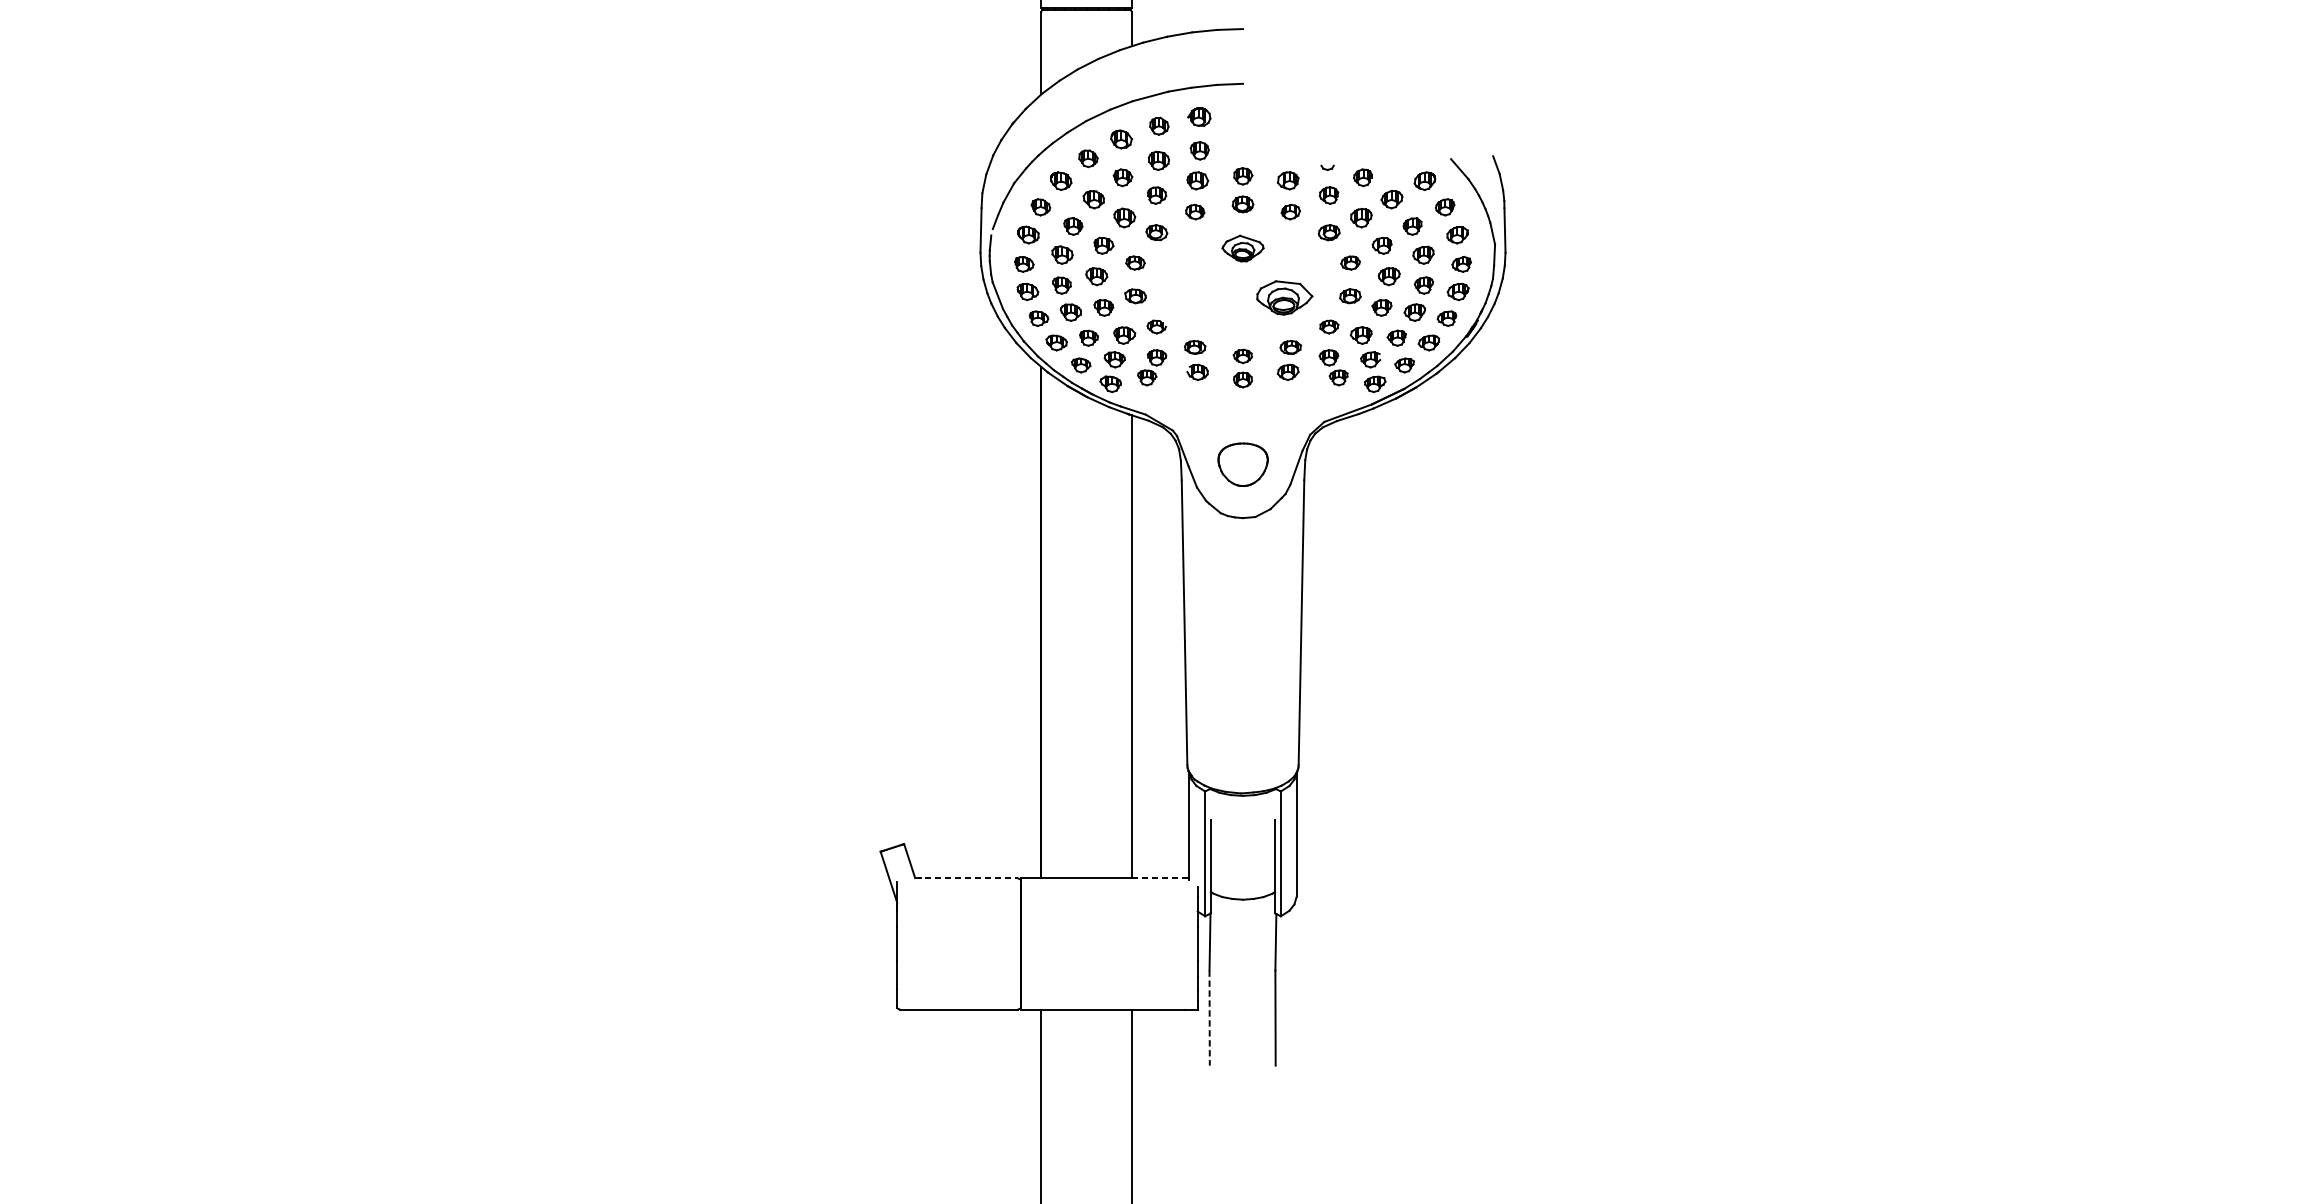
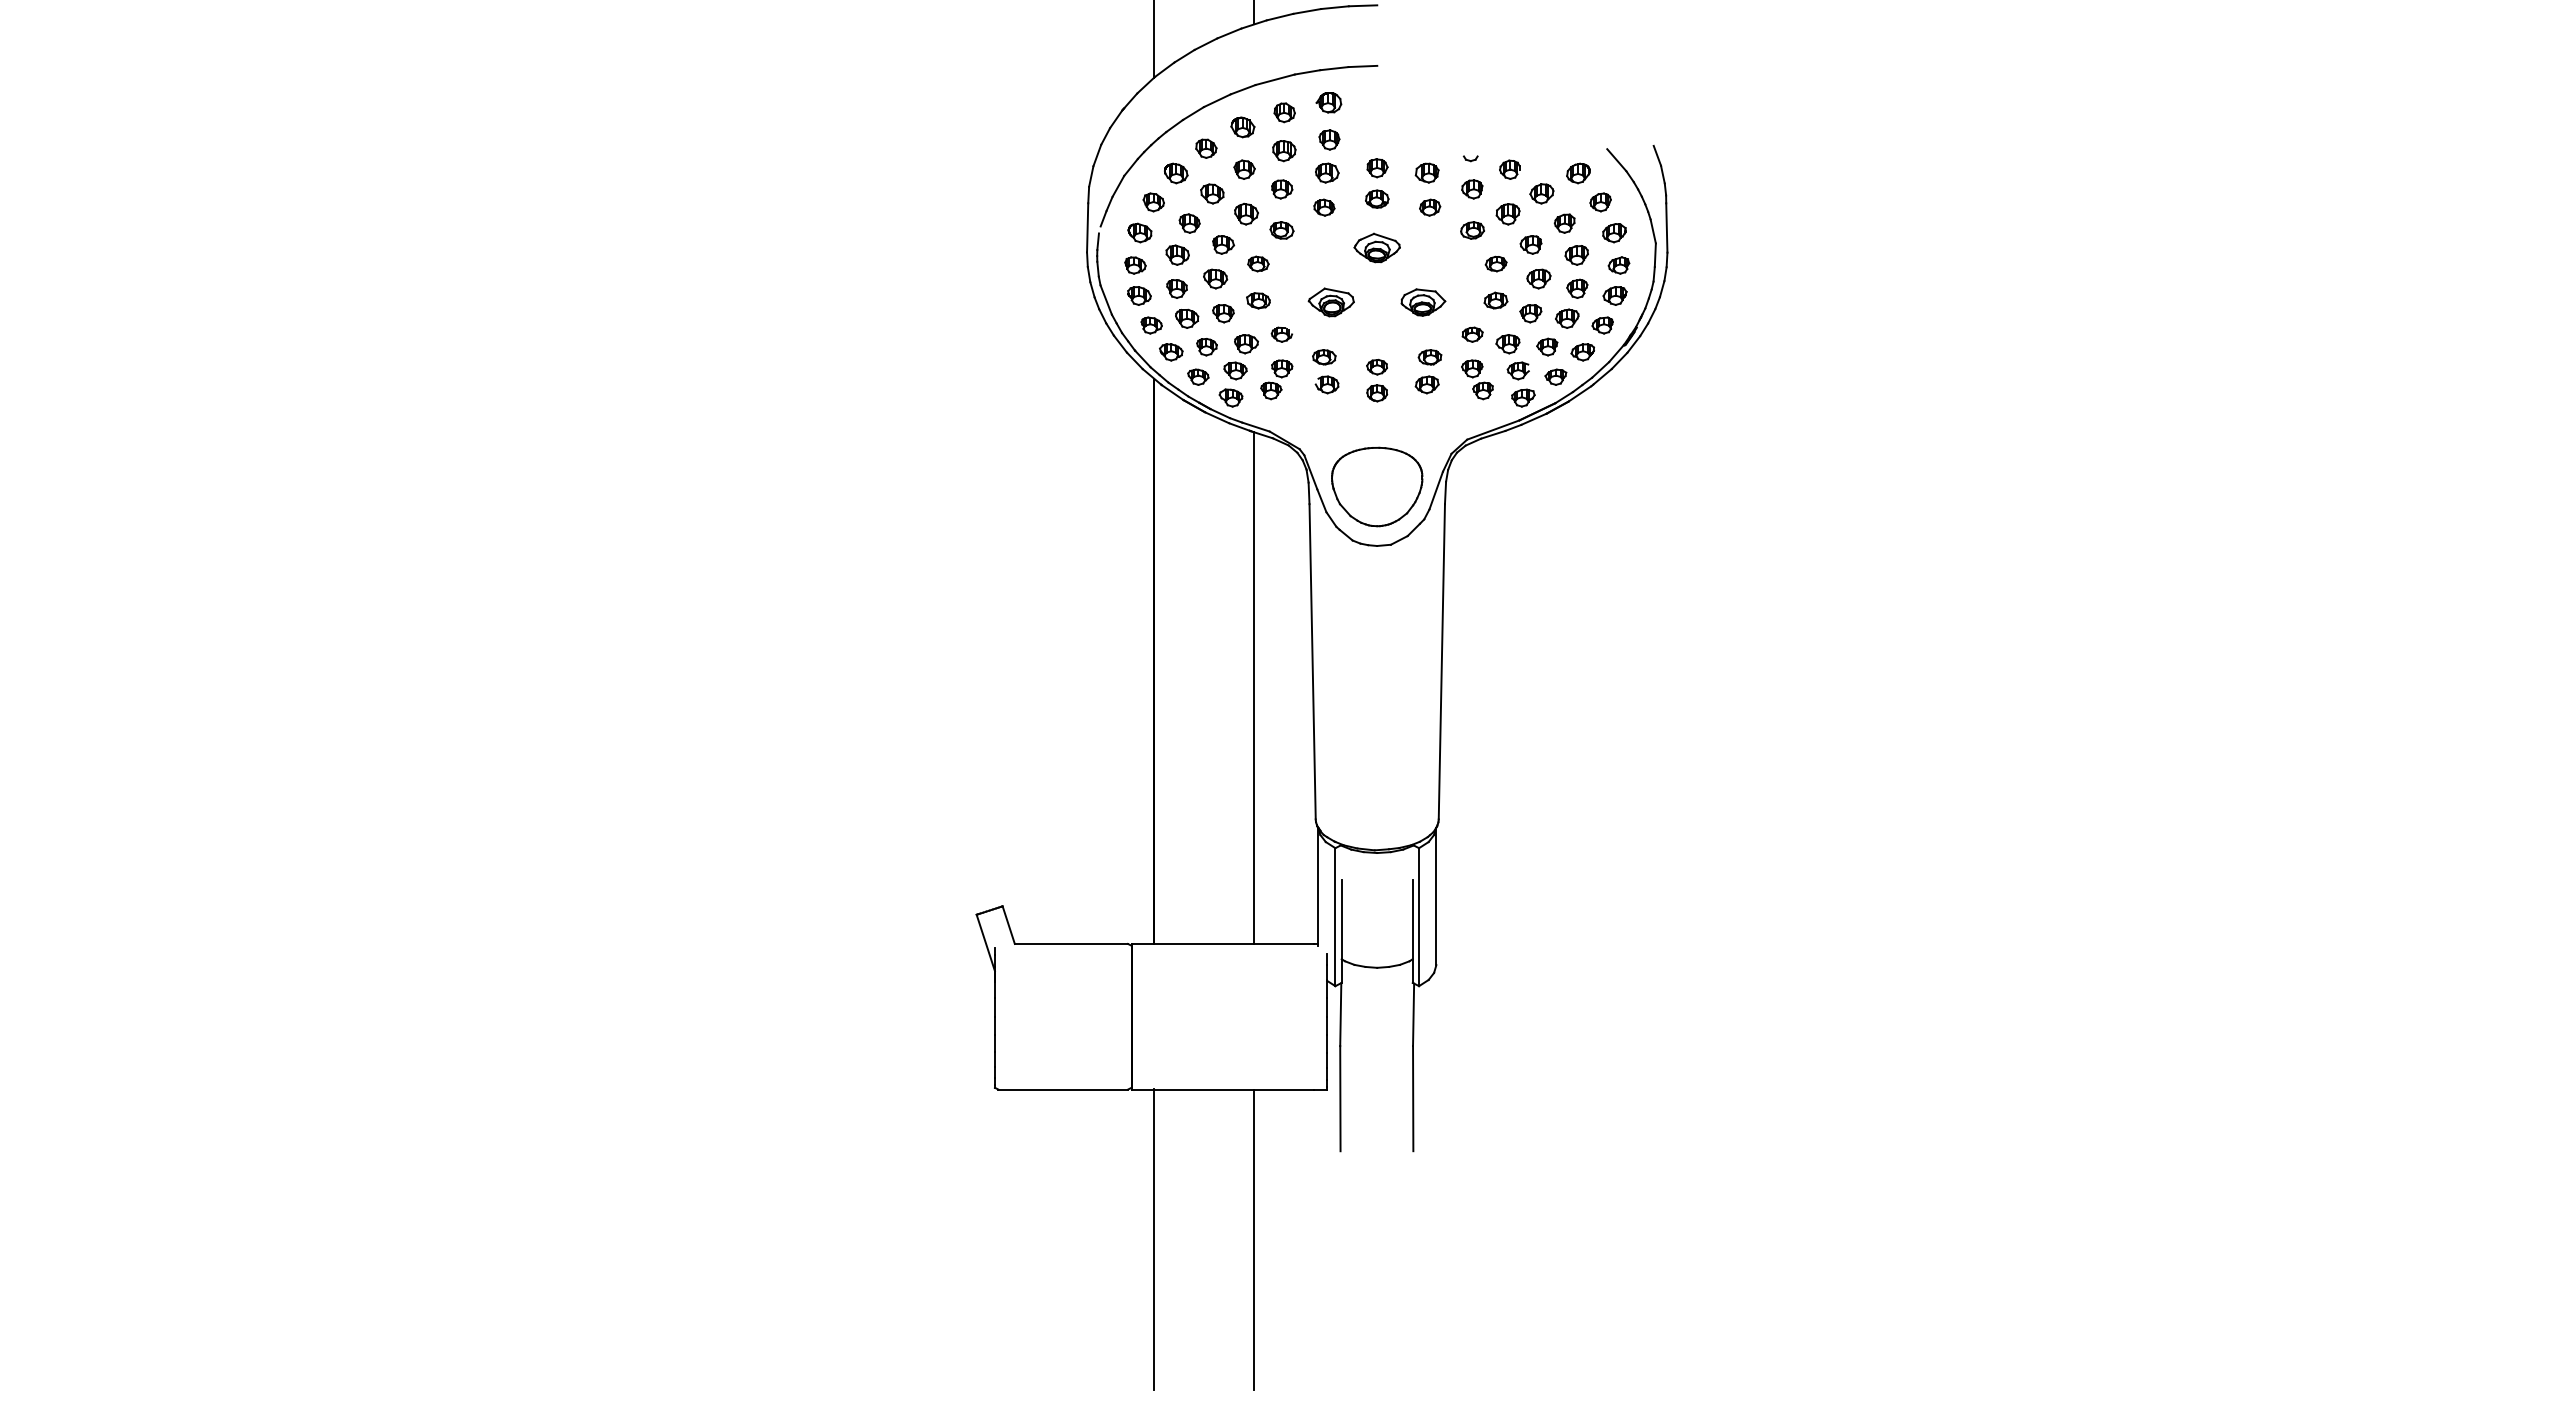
part: (1200, 297) -> (1330, 302), added
part: (1284, 297) -> (1423, 302), size x0.71
part: (1243, 464) -> (1377, 486), size x1.67
line: (966, 877) -> (1071, 943), dashed -> solid
line: (1158, 877) -> (1283, 943), dashed -> solid
line: (1209, 1017) -> (1340, 1098), dashed -> solid

